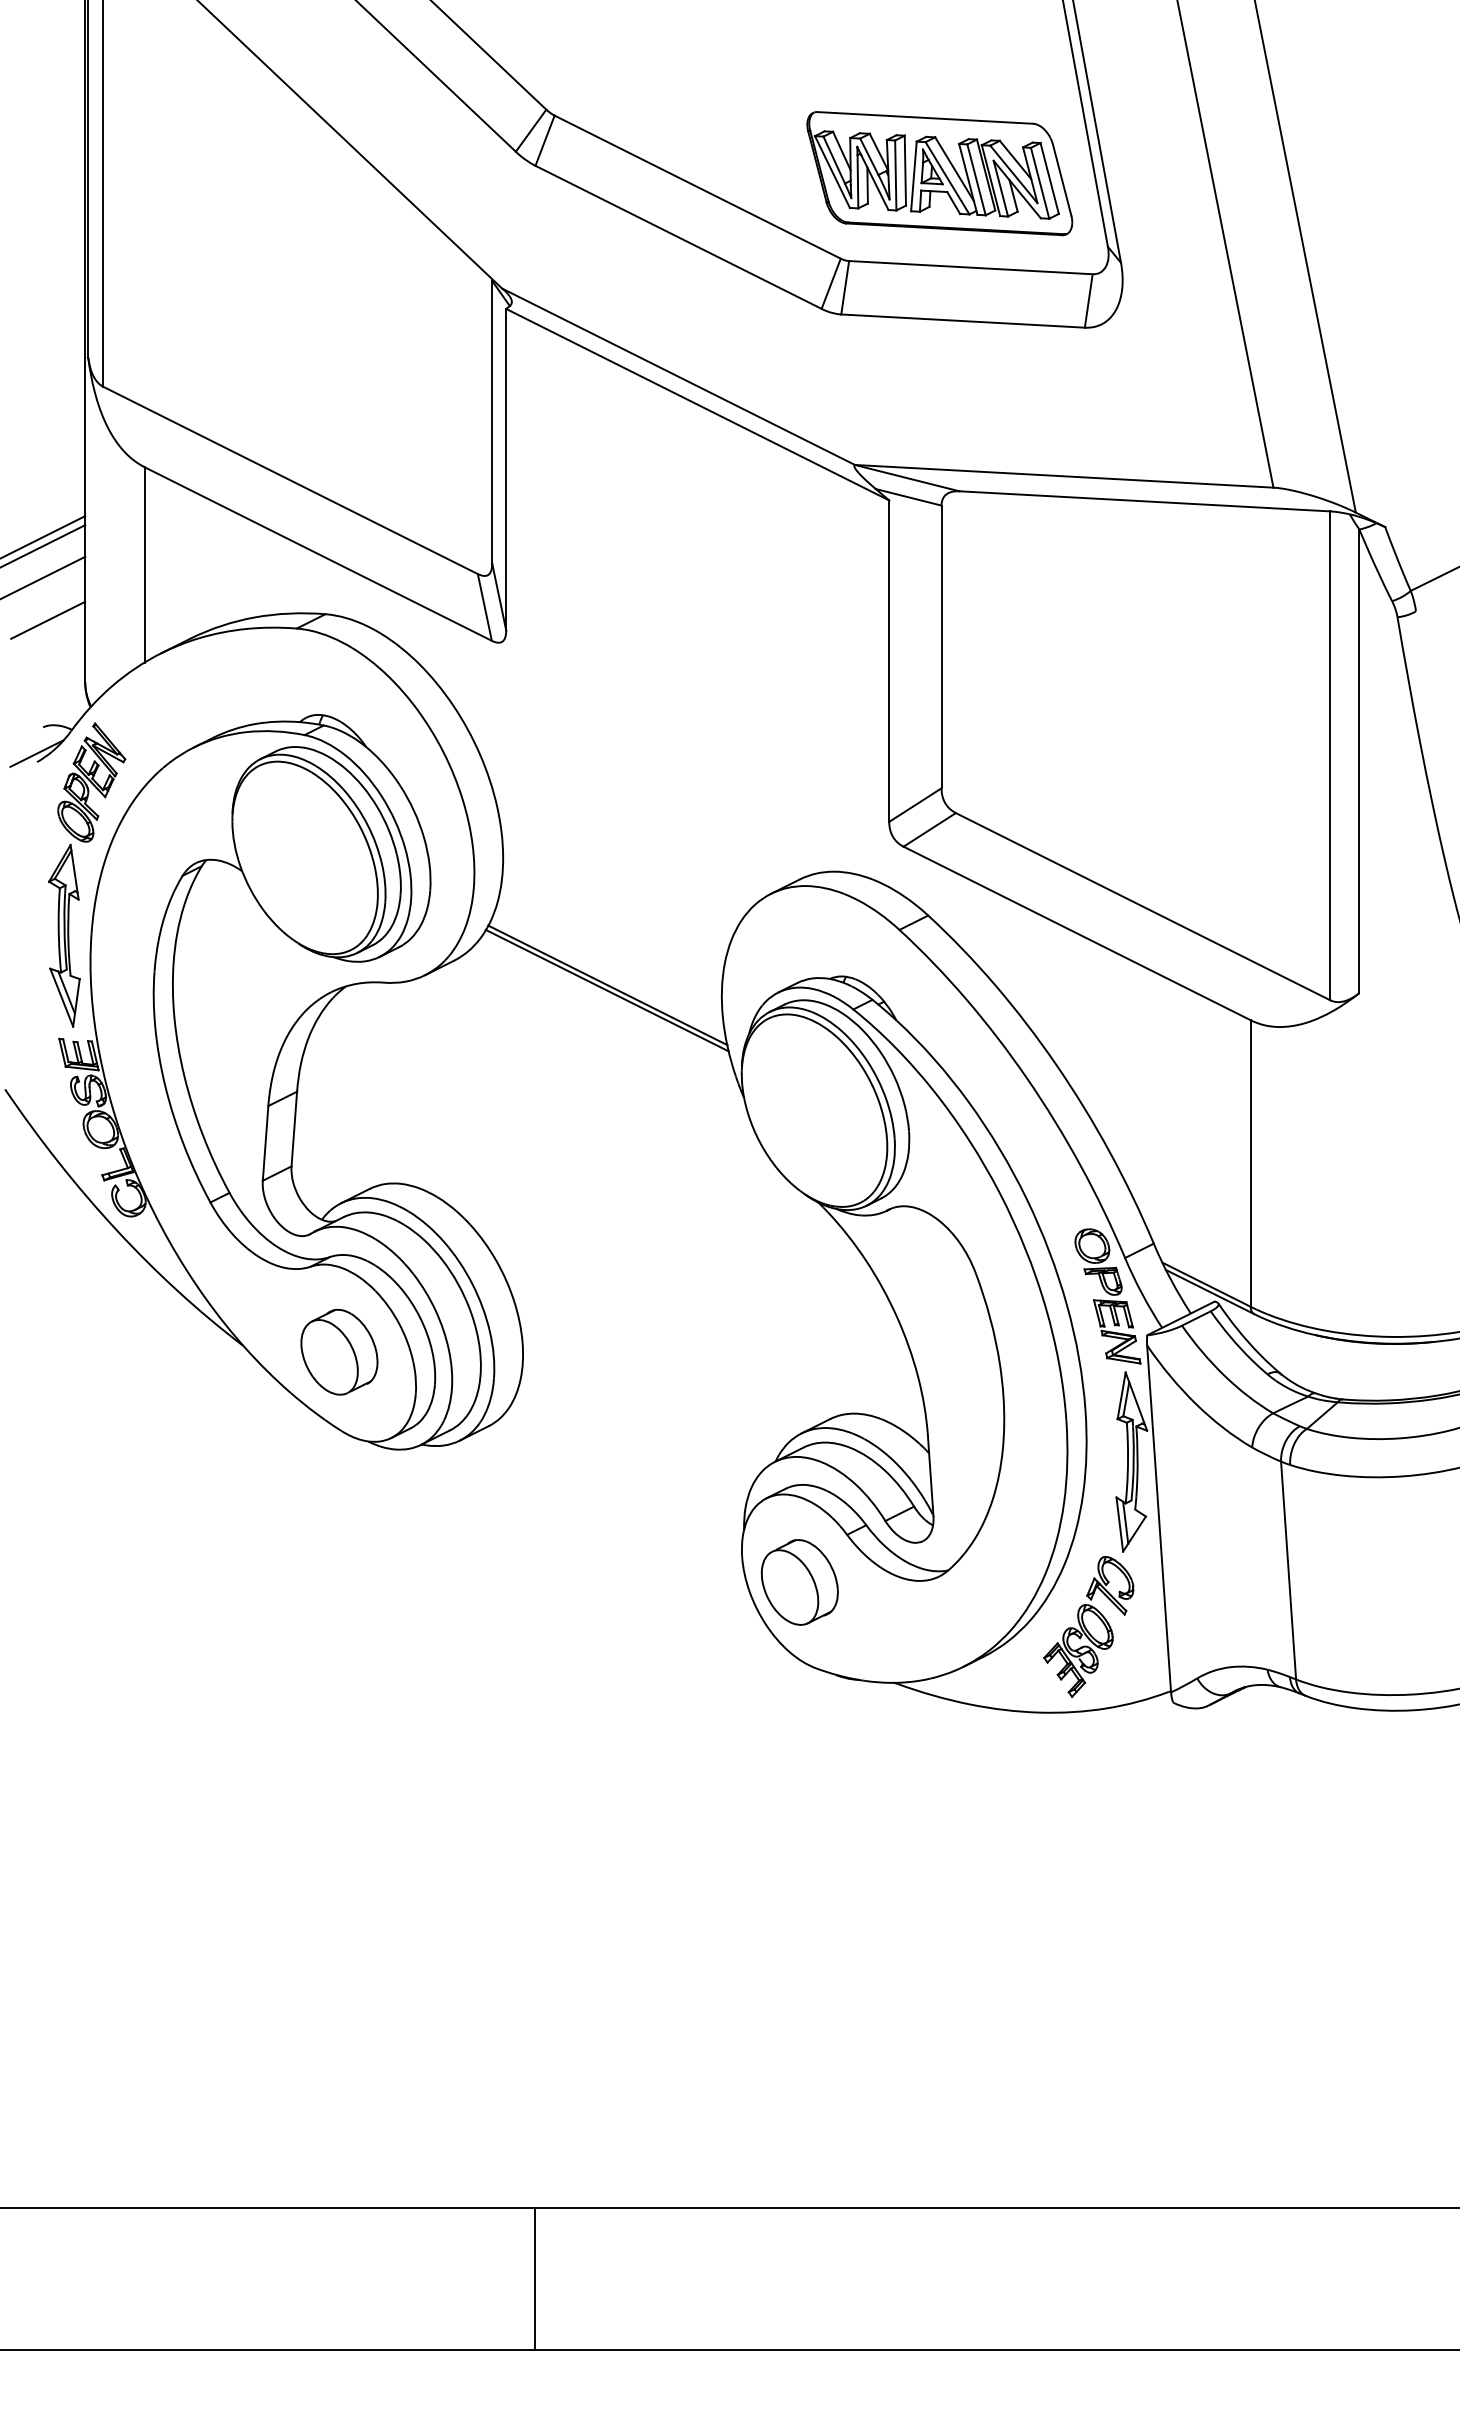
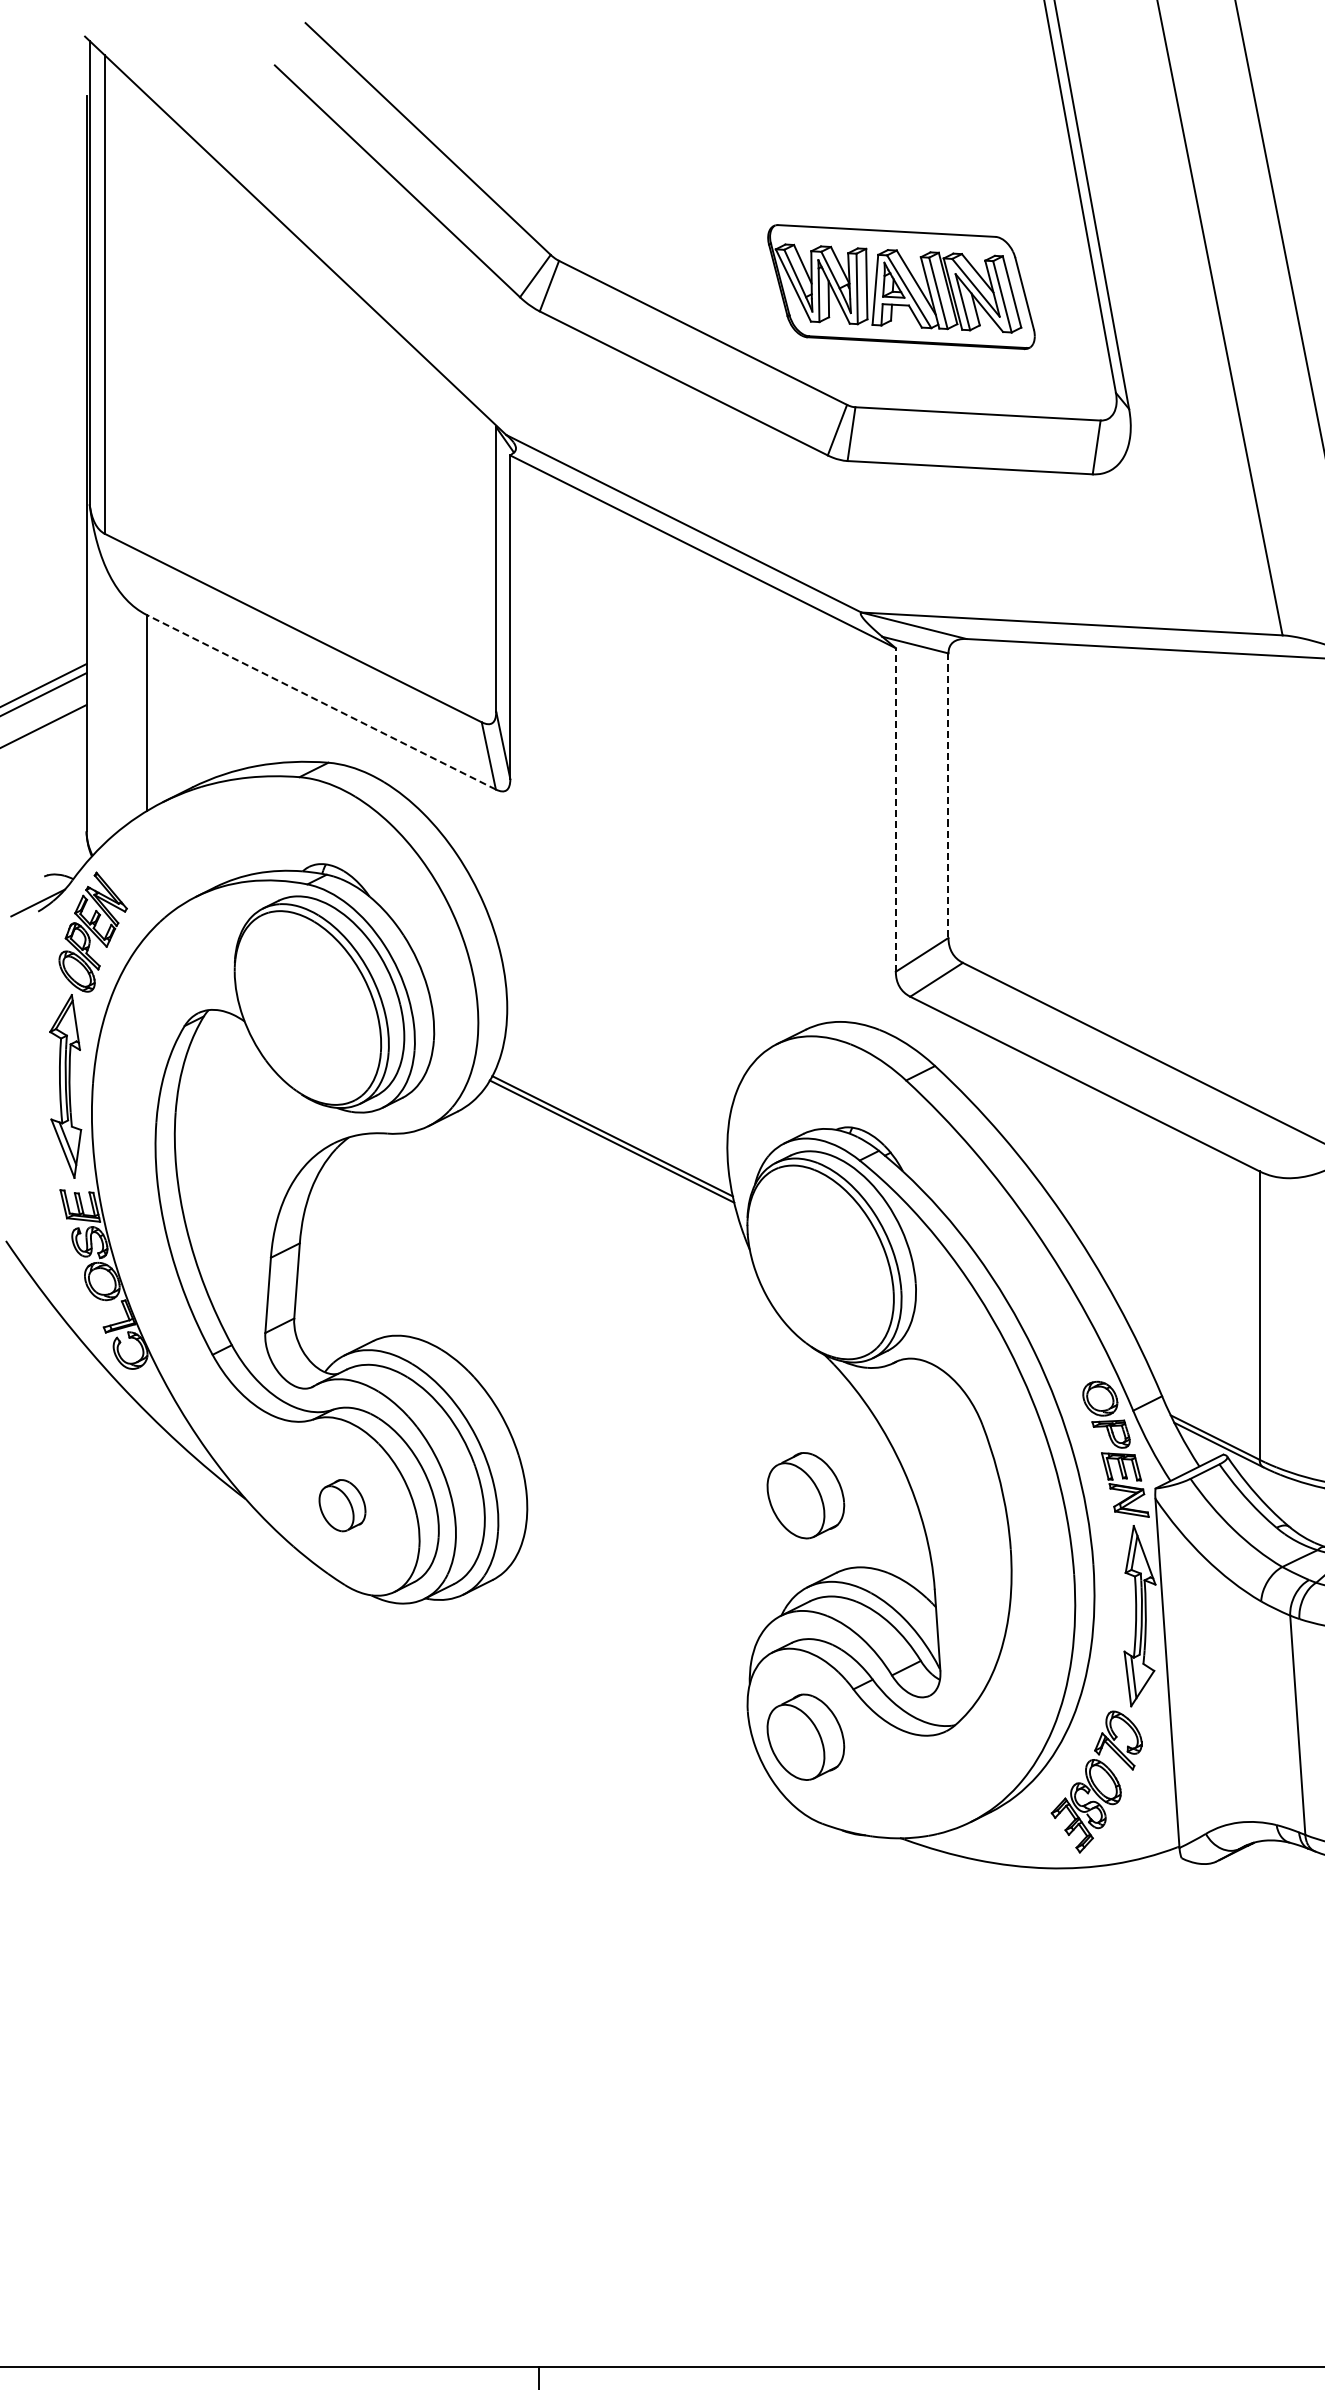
part: (939, 173) -> (901, 286), moved
line: (317, 553) -> (320, 701), solid -> dashed
line: (48, 619) -> (49, 768), removed
line: (941, 647) -> (948, 796), solid -> dashed
line: (889, 661) -> (896, 810), solid -> dashed
part: (799, 1342) -> (805, 1495), added
part: (339, 1352) -> (342, 1505), size x0.6

